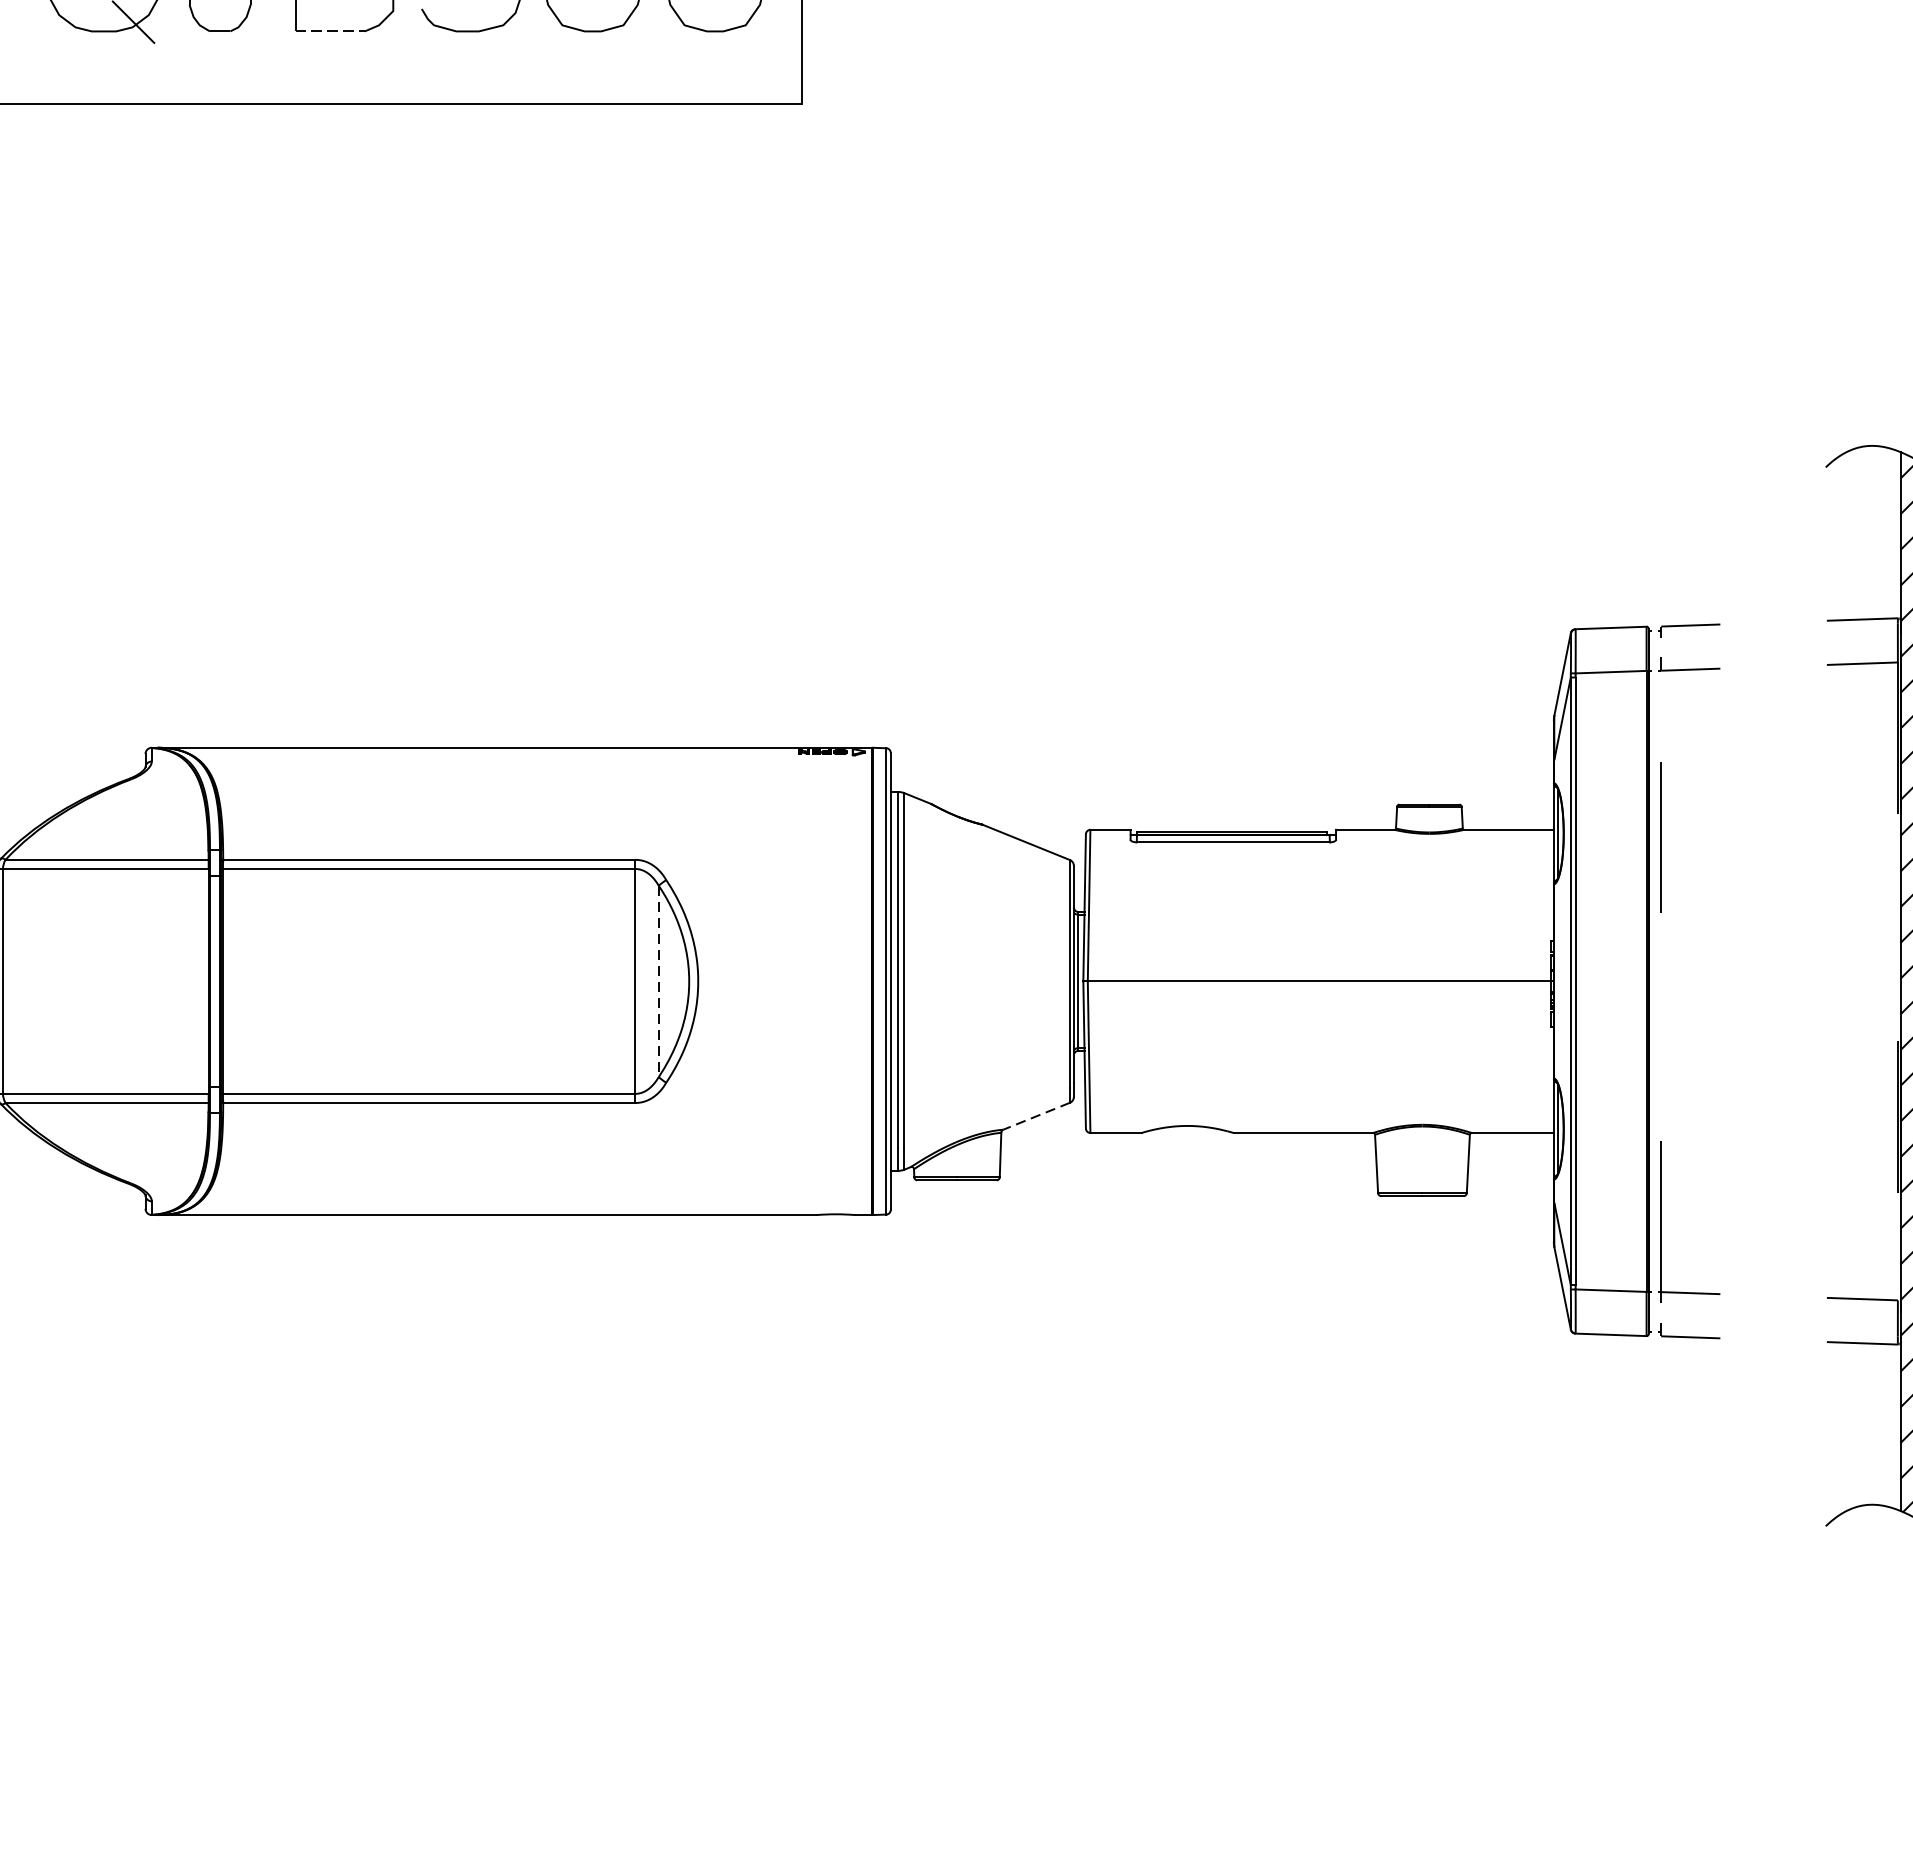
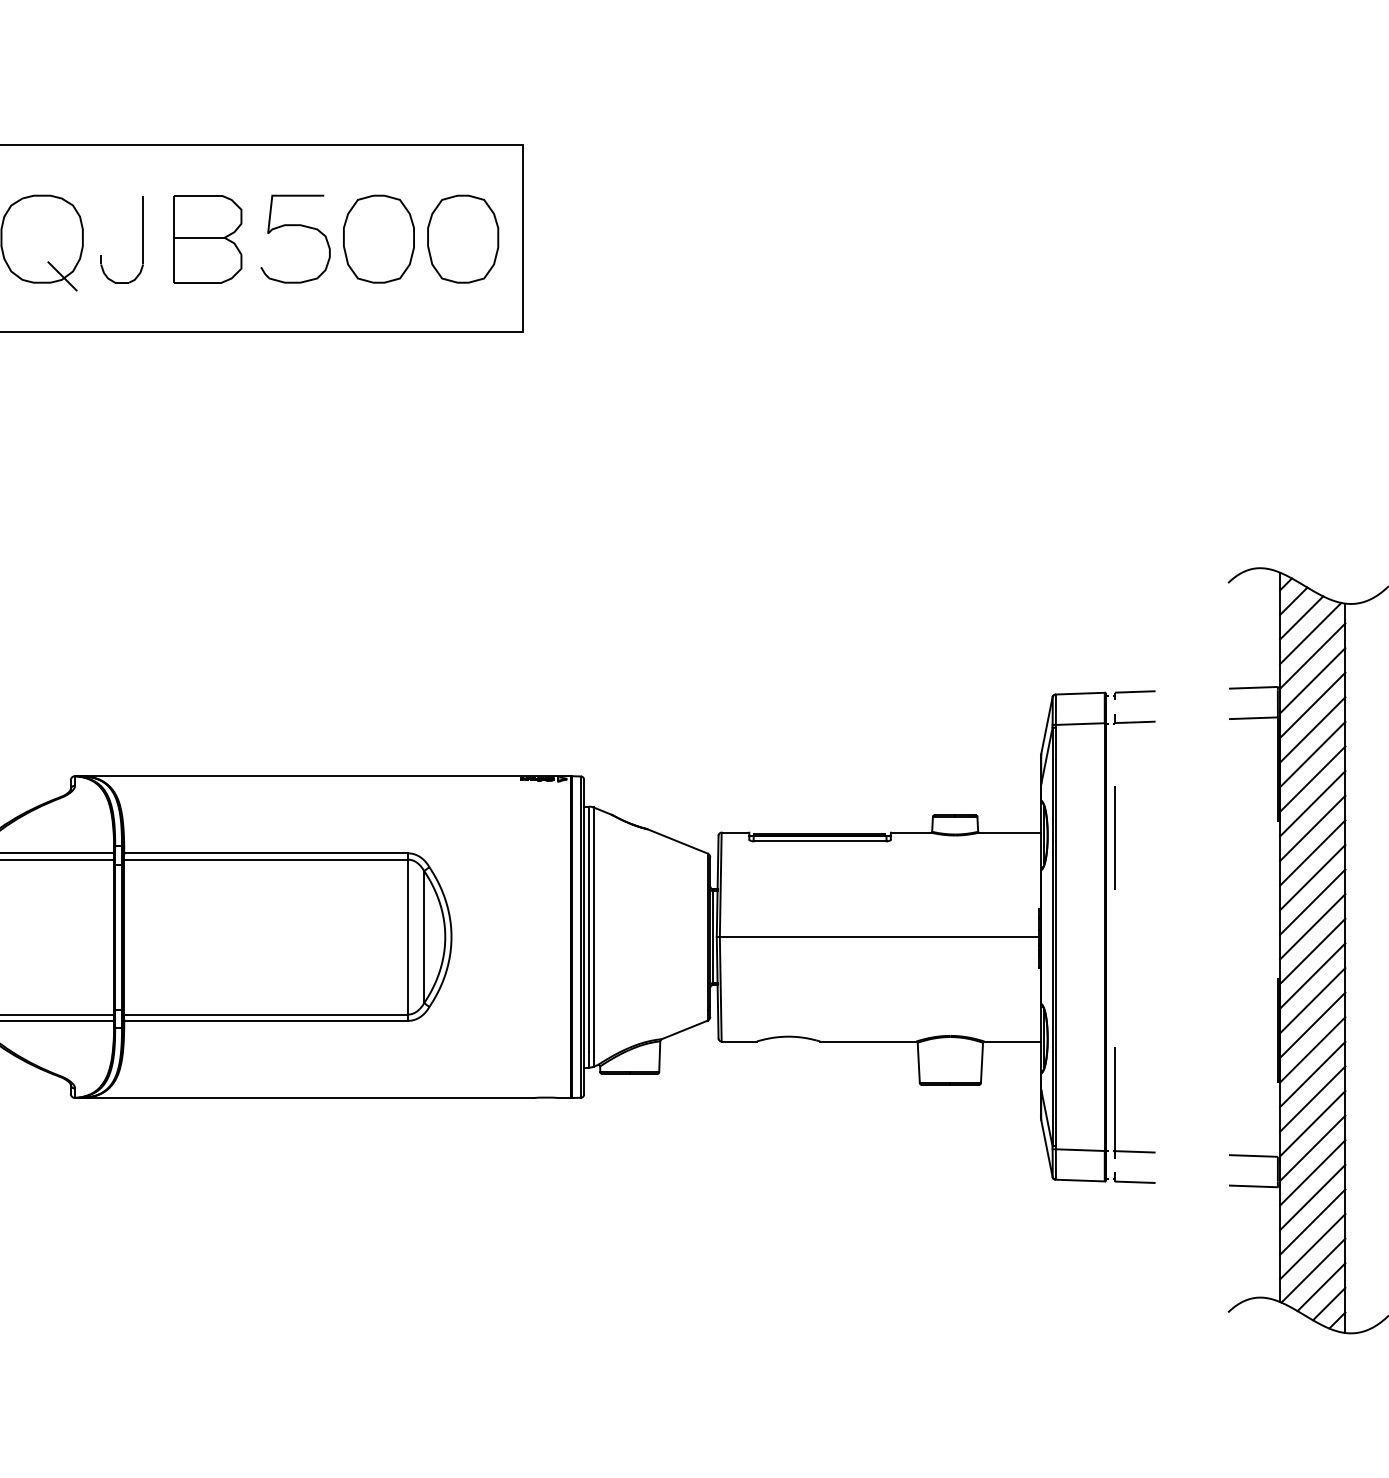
line: (329, 31) -> (197, 282), dashed -> solid
line: (659, 981) -> (424, 937), dashed -> solid
line: (1036, 1115) -> (684, 1029), dashed -> solid

